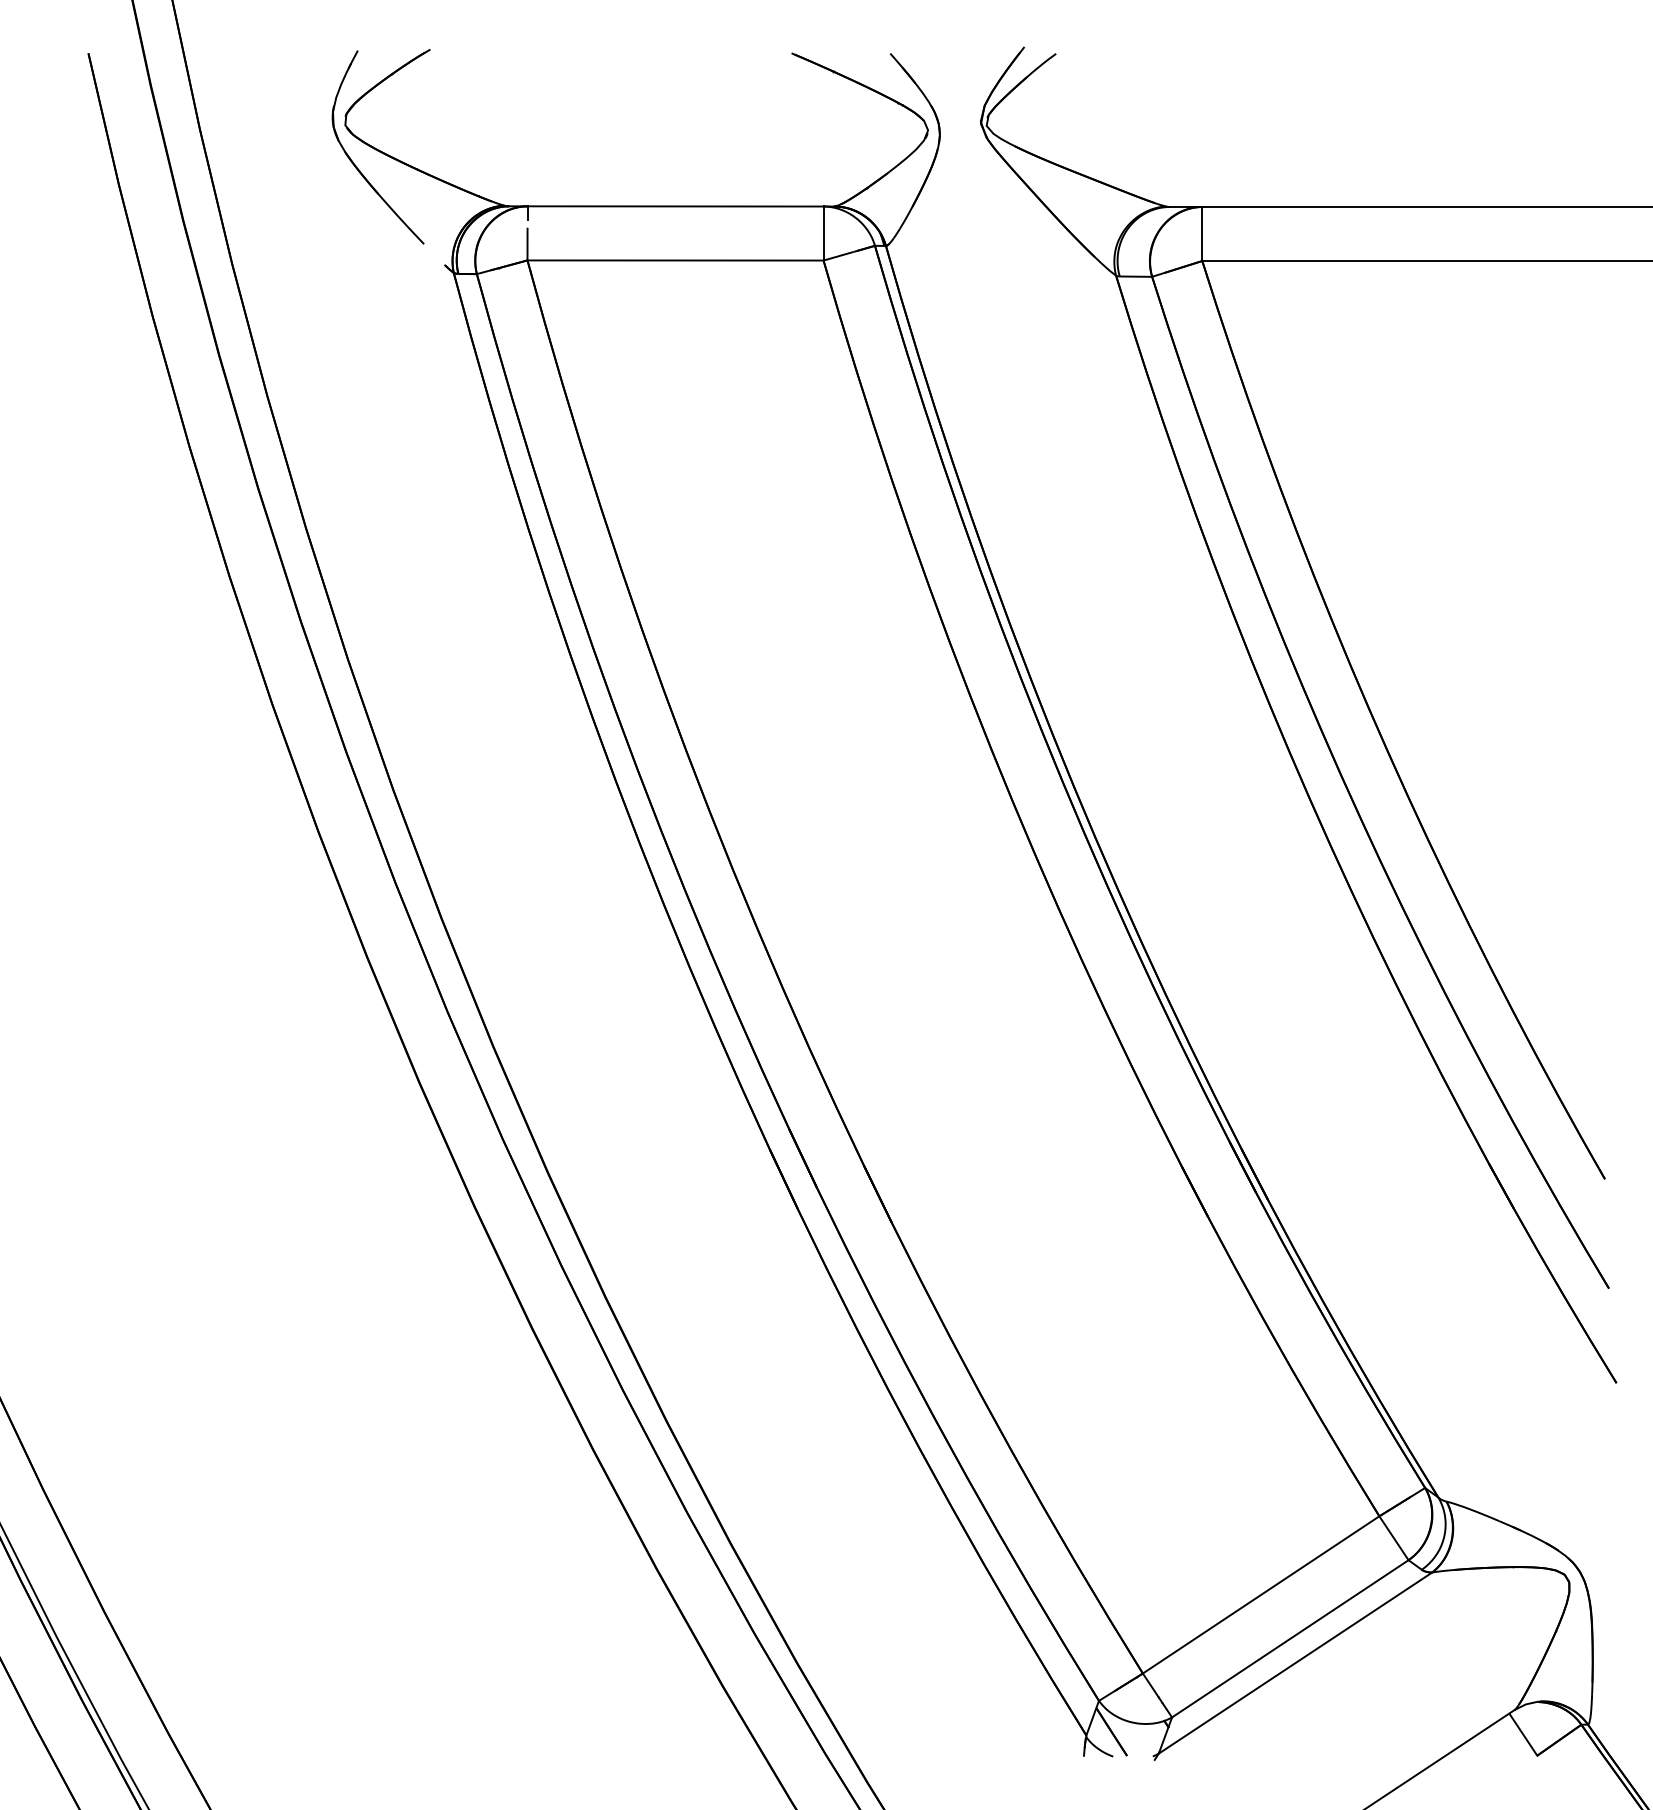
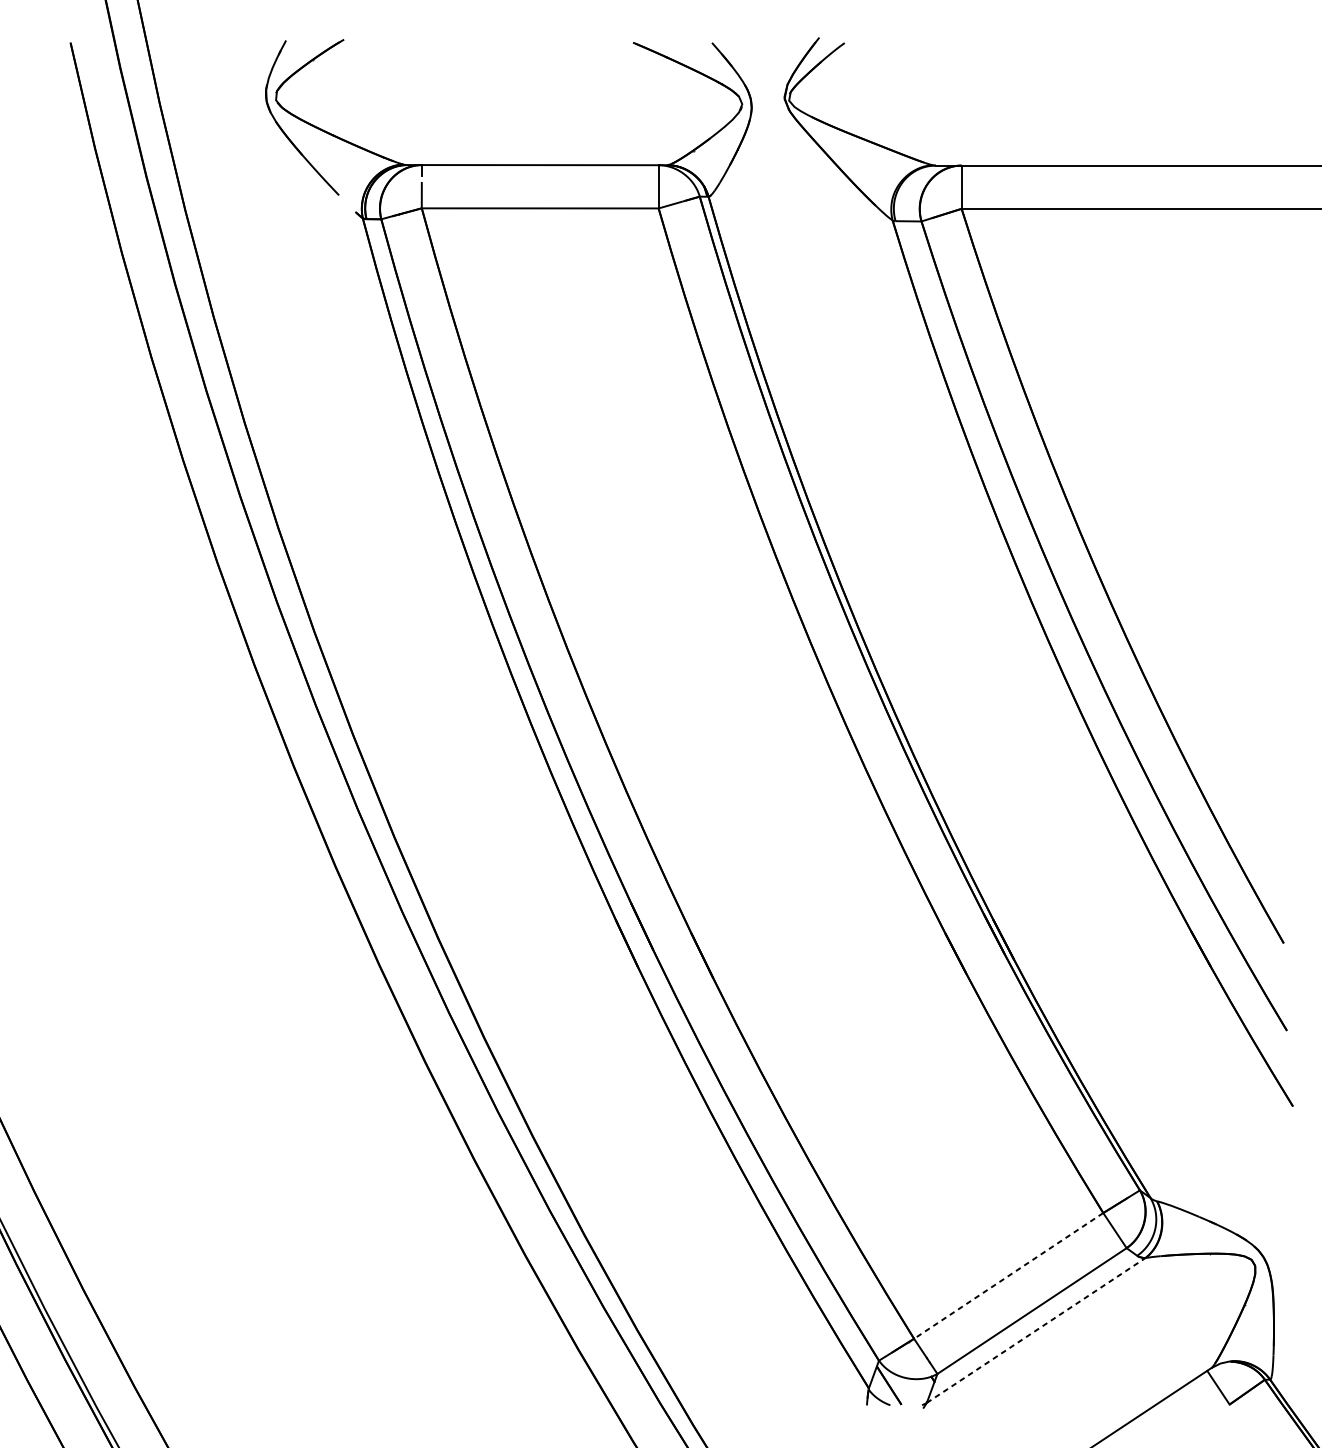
line: (1261, 1594) -> (1009, 1275), solid -> dashed
line: (1295, 1663) -> (1036, 1330), solid -> dashed

